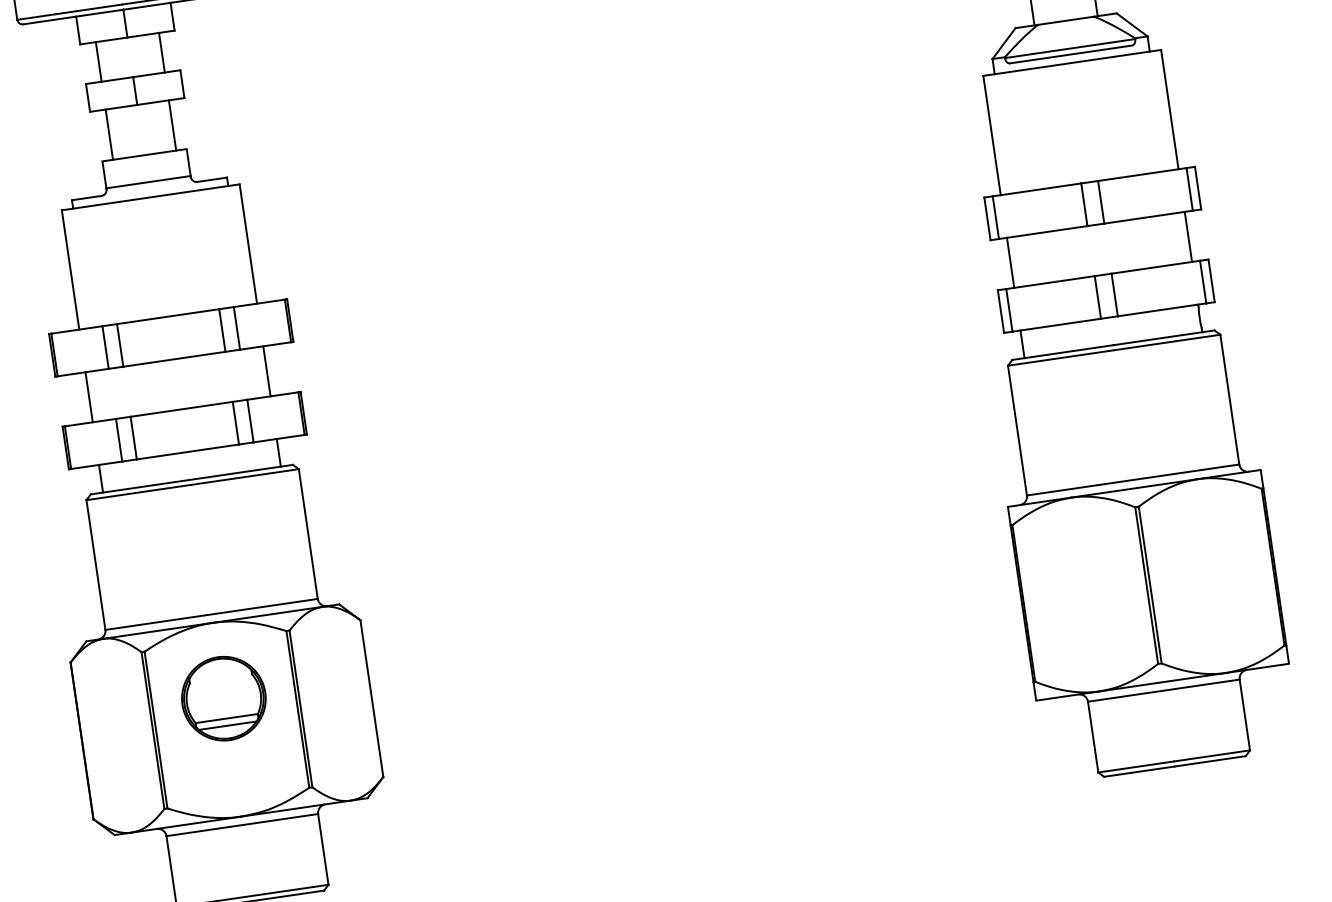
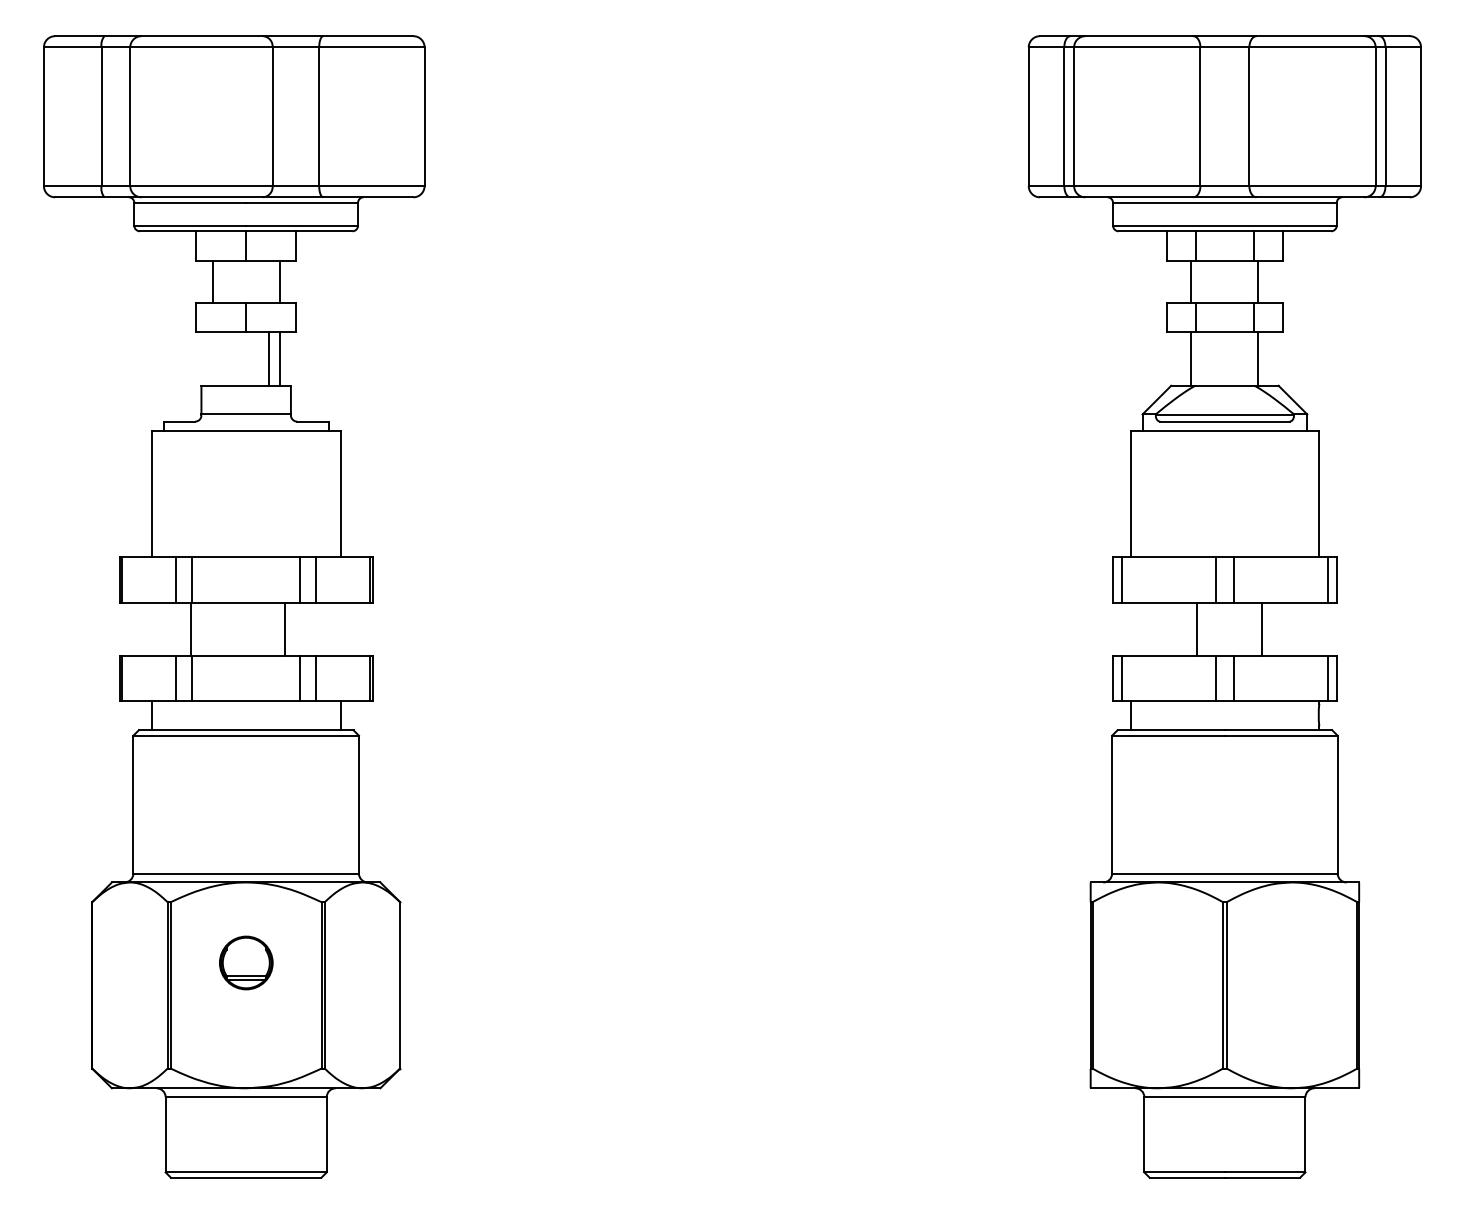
line: (109, 134) -> (268, 358), moved
line: (1188, 236) -> (1262, 628), moved
line: (1010, 262) -> (1196, 628), moved
line: (266, 370) -> (284, 628), moved
line: (88, 396) -> (190, 628), moved
part: (224, 698) -> (246, 962), size x0.6

